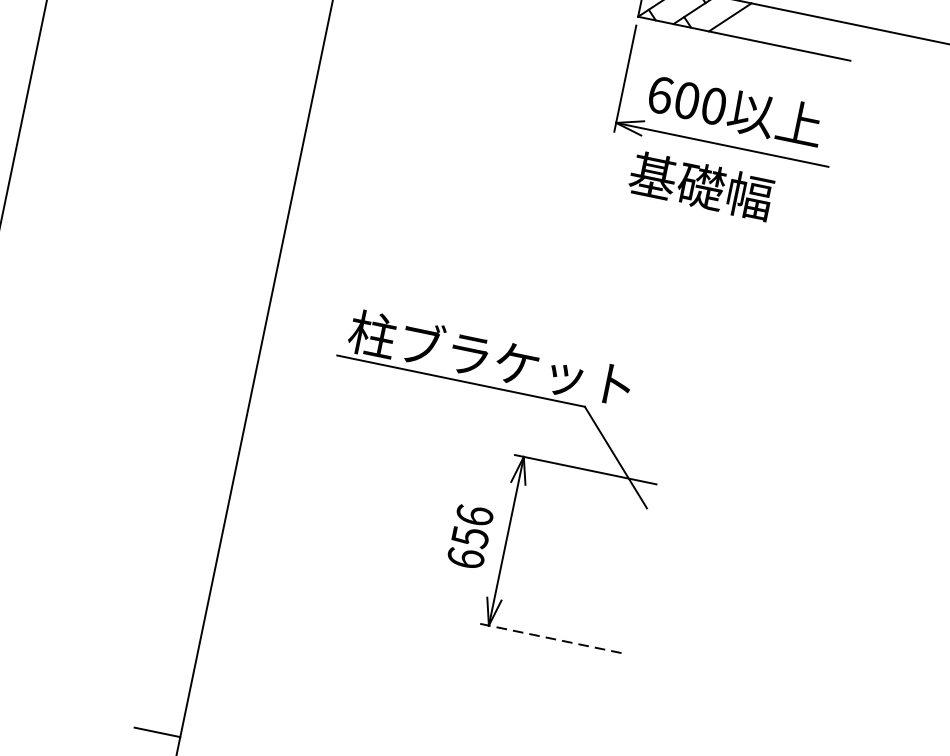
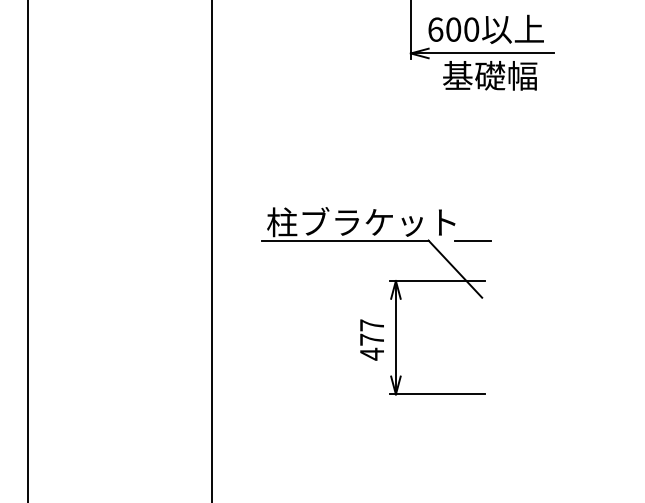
text: (701, 185) -> (490, 75), moved
line: (651, 420) -> (473, 240), added
text: (469, 536) -> (371, 339), 656 -> 477
line: (550, 638) -> (437, 394), dashed -> solid

